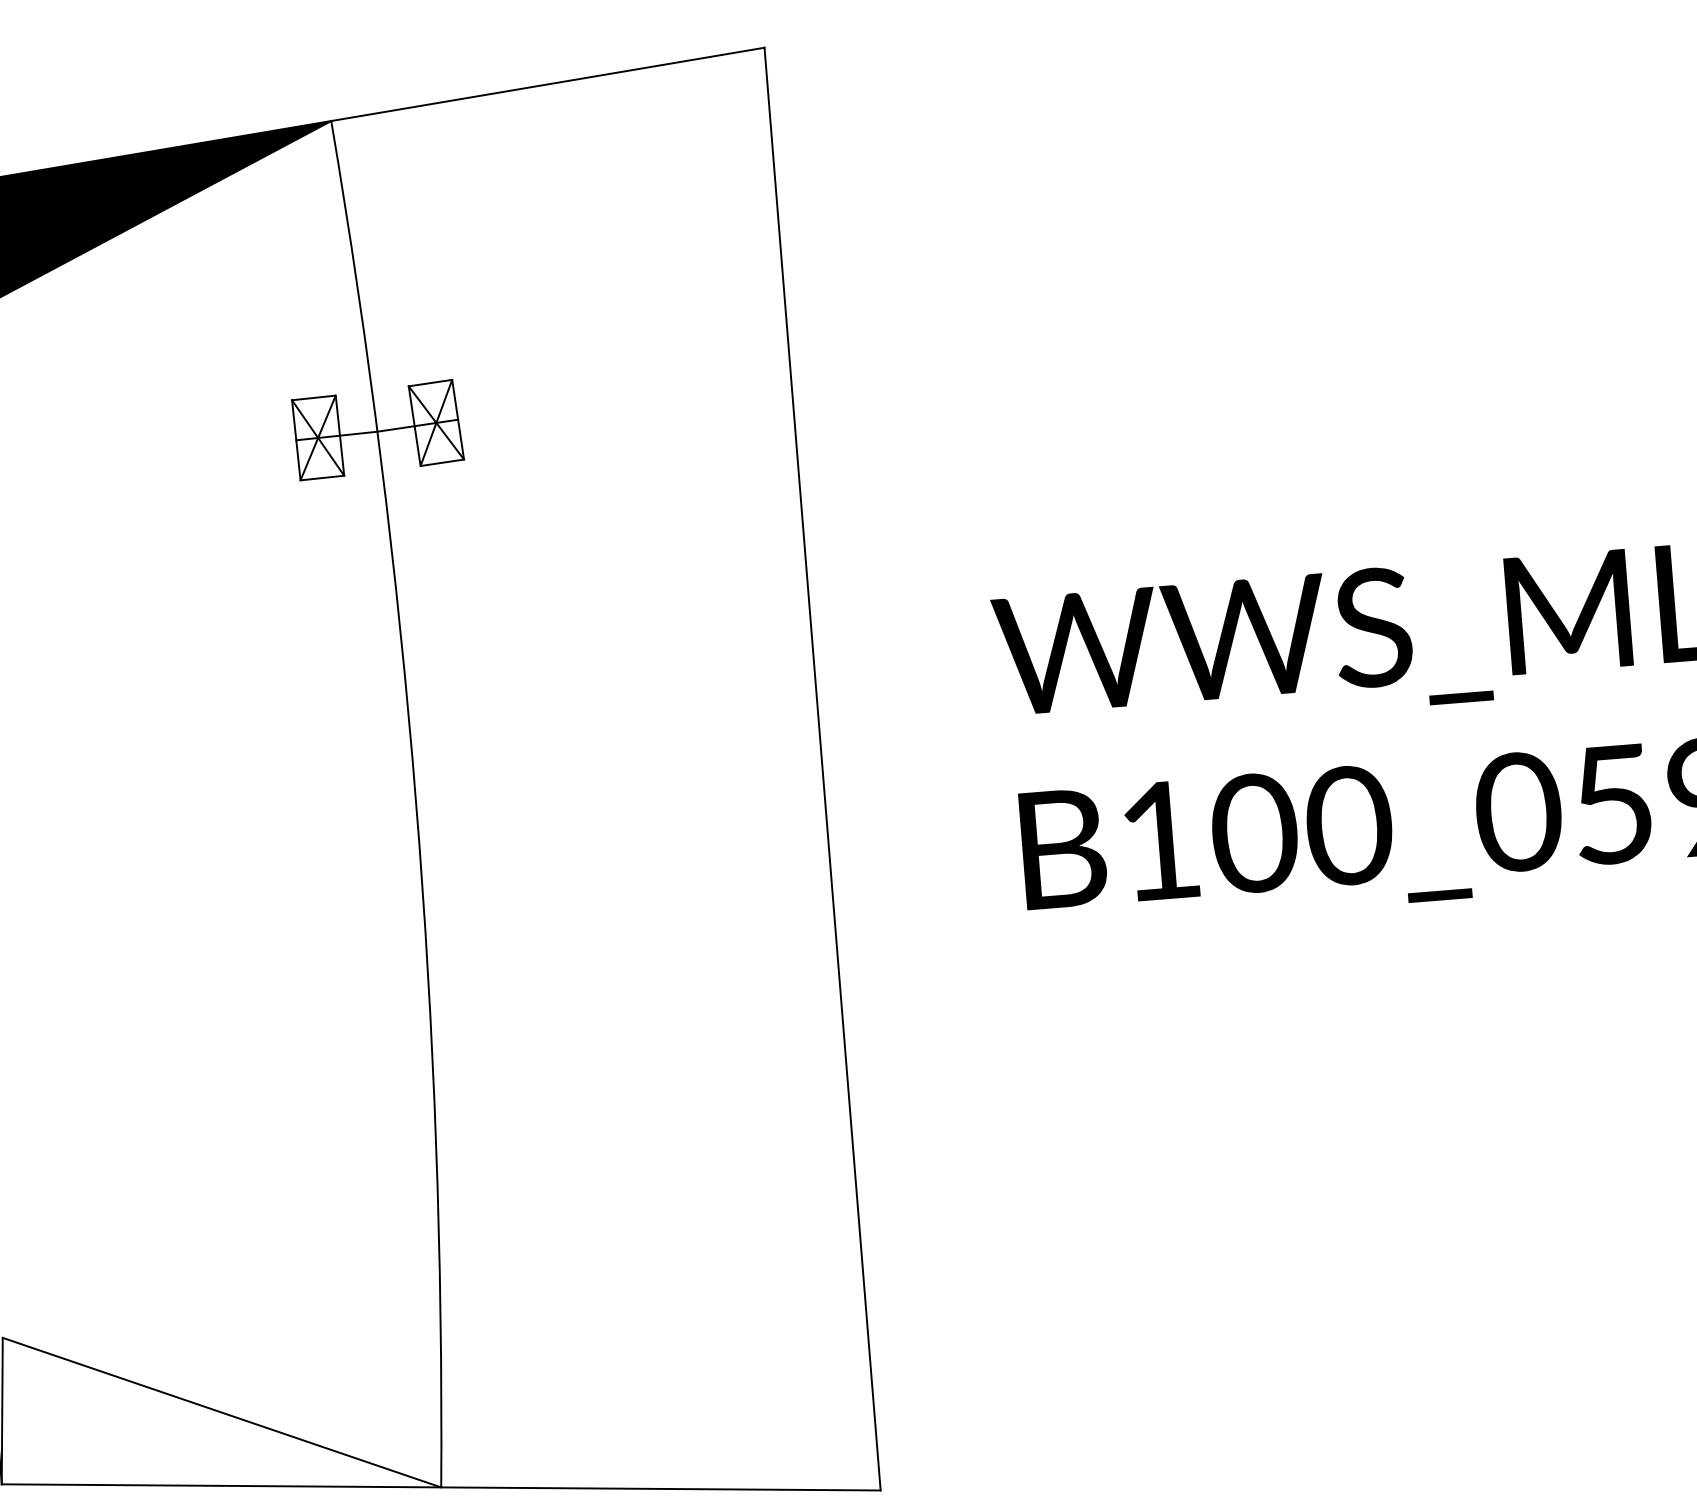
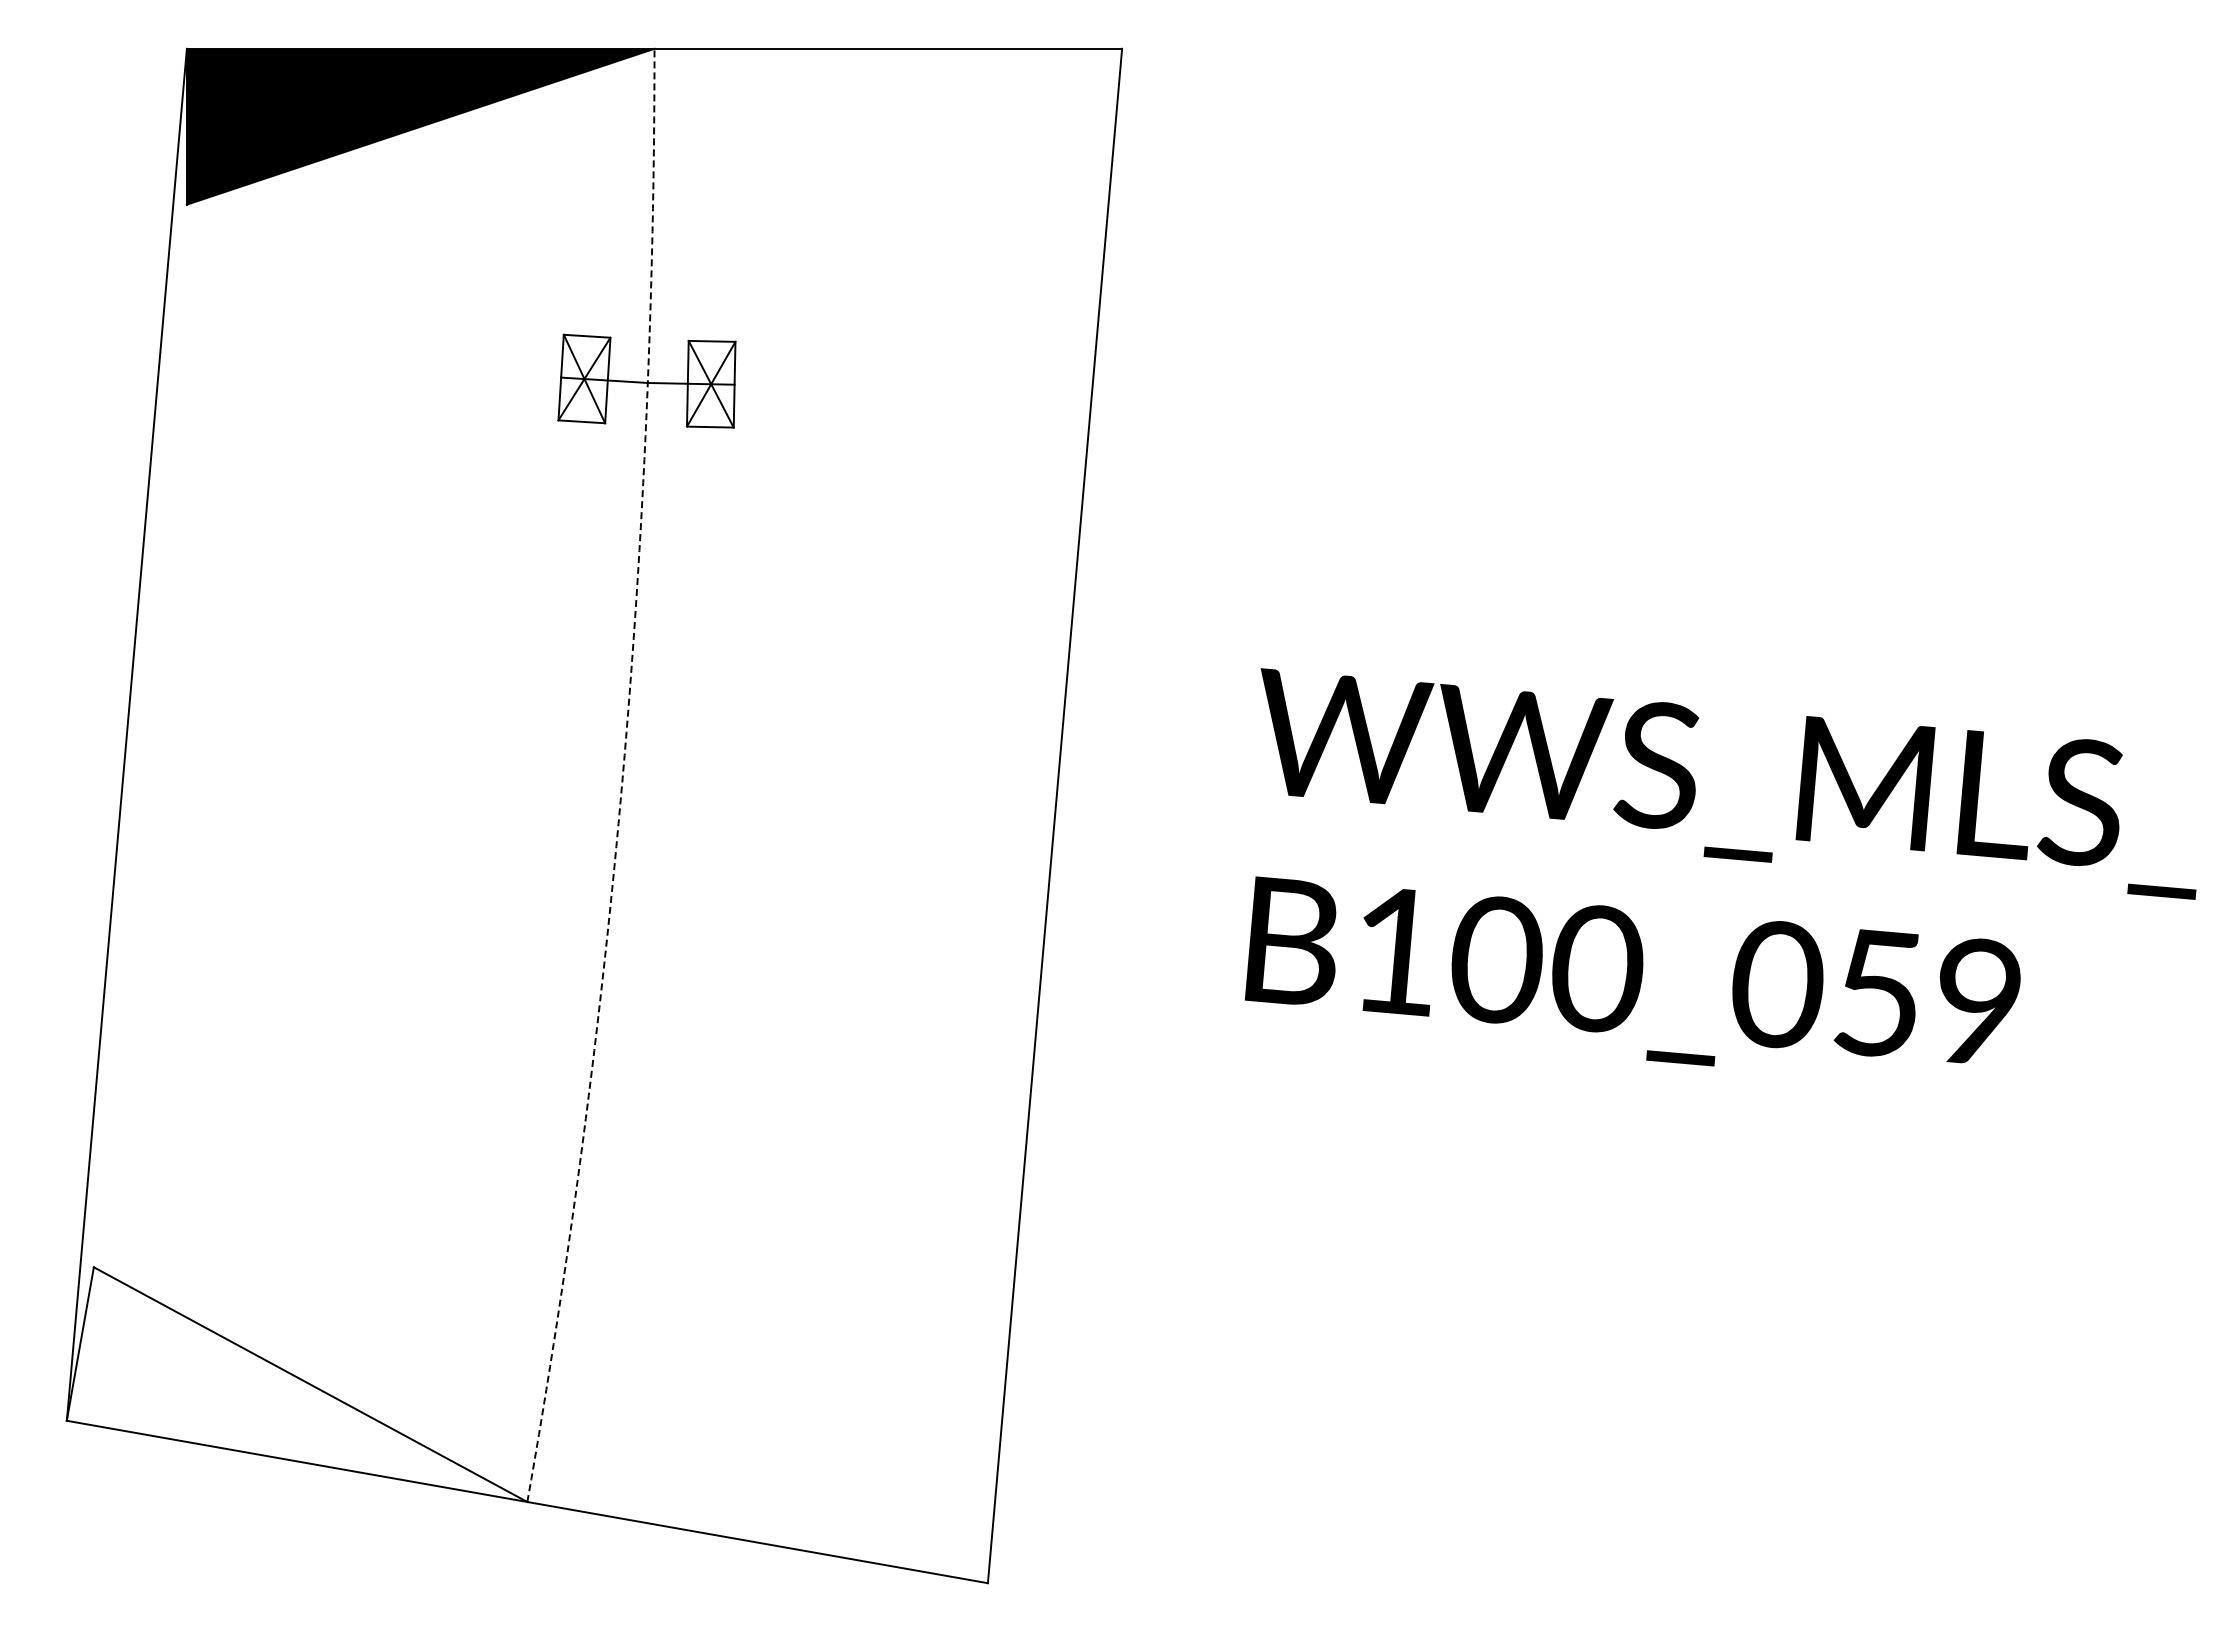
arc: (415, 802) -> (622, 778), solid -> dashed

